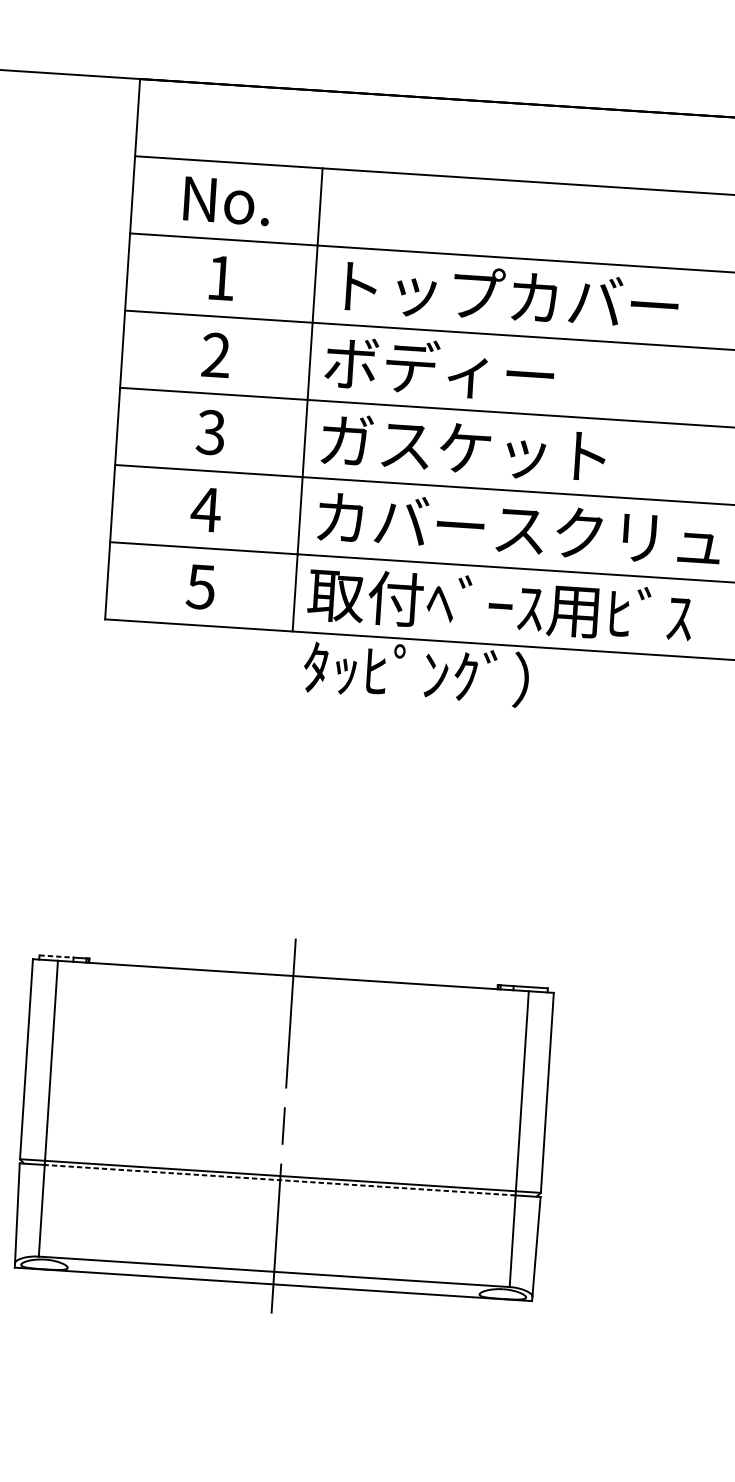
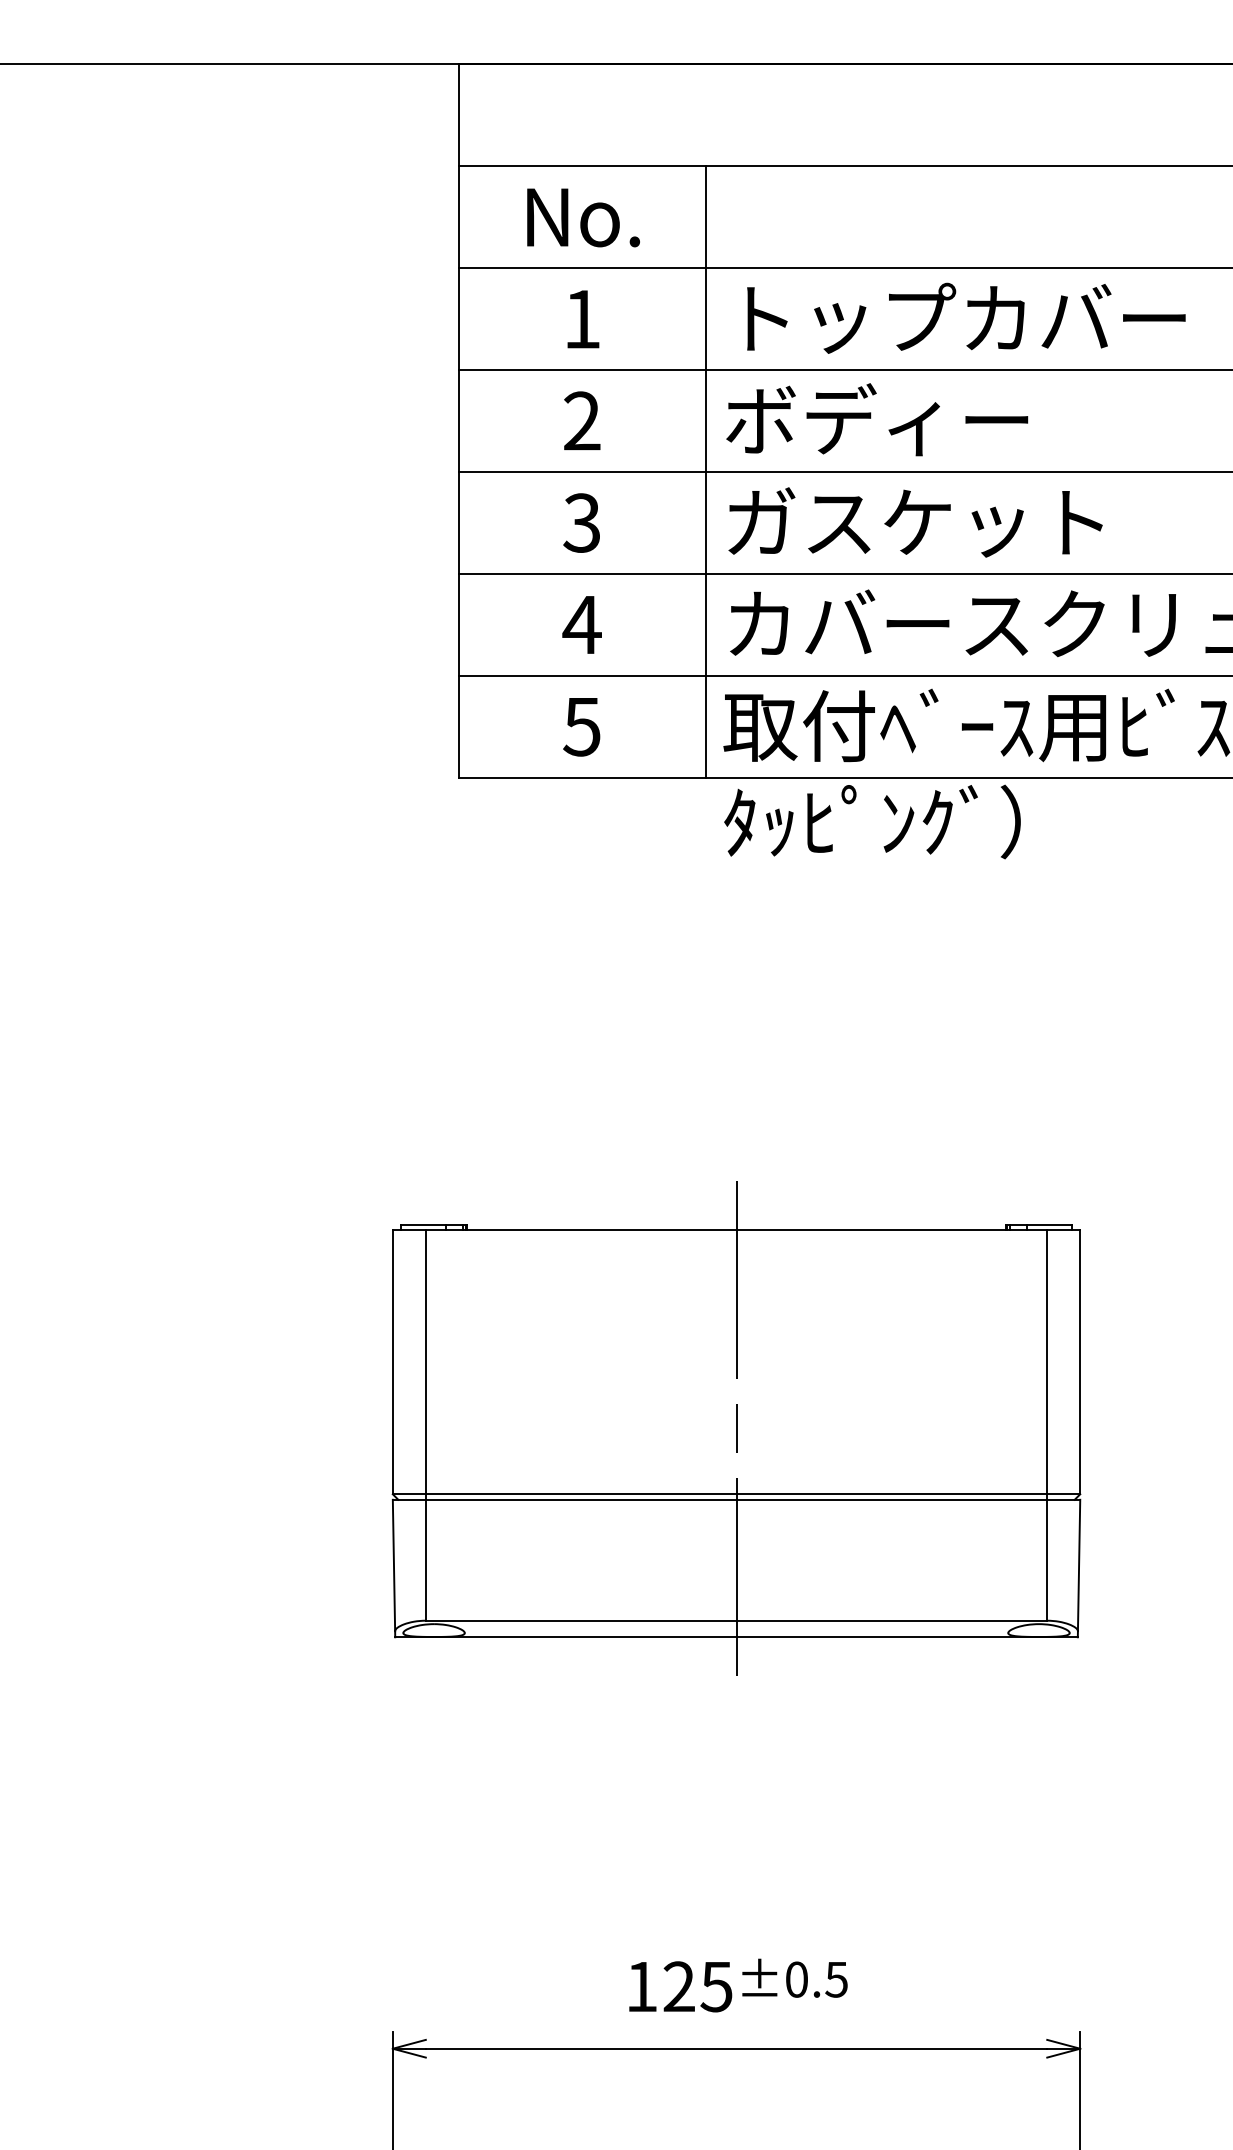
line: (56, 956) -> (423, 1224), dashed -> solid
line: (280, 1179) -> (736, 1499), dashed -> solid

